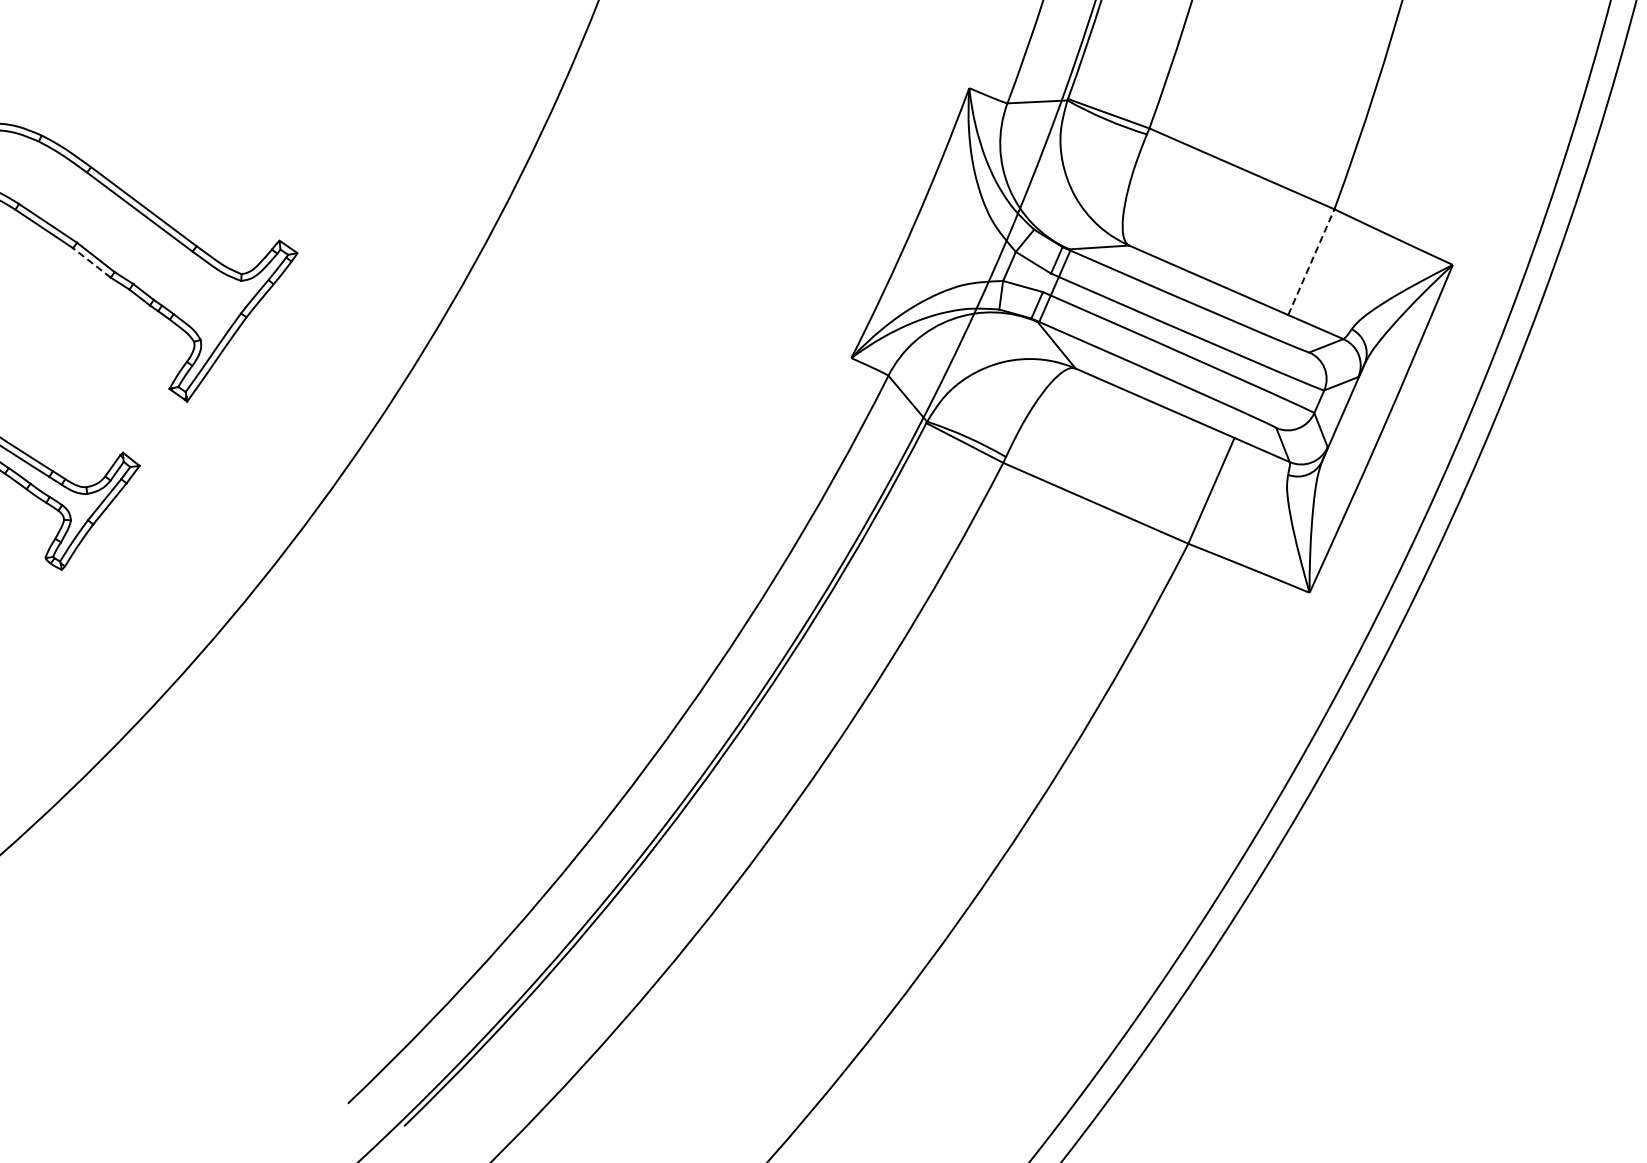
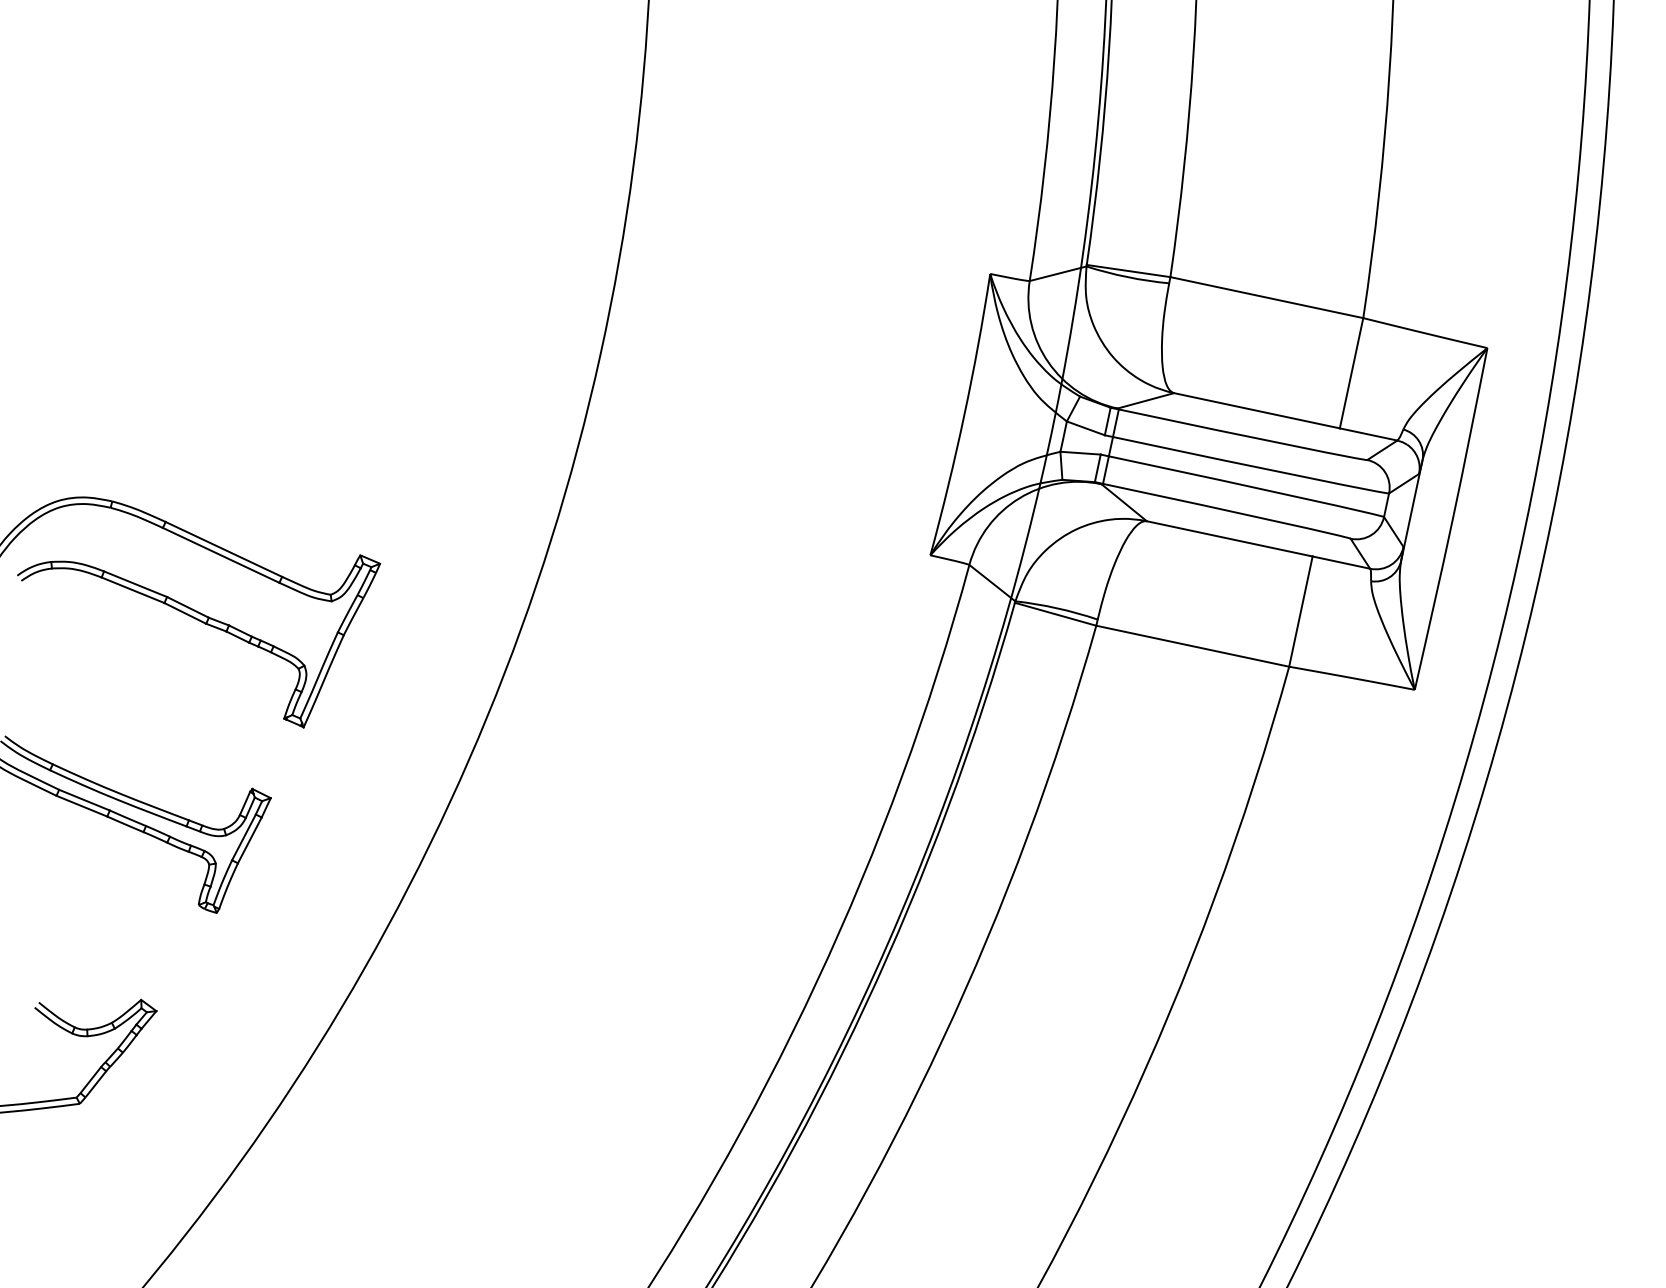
line: (1311, 261) -> (1351, 372), dashed -> solid
line: (91, 262) -> (184, 613), dashed -> solid

